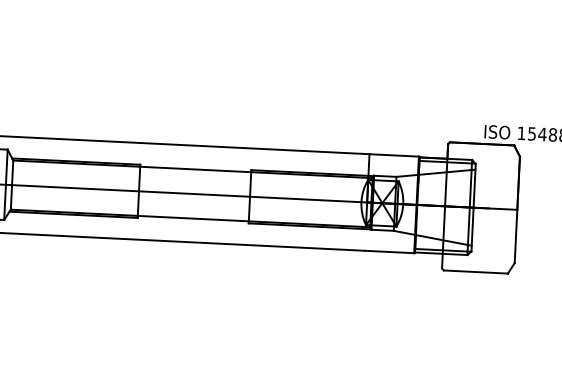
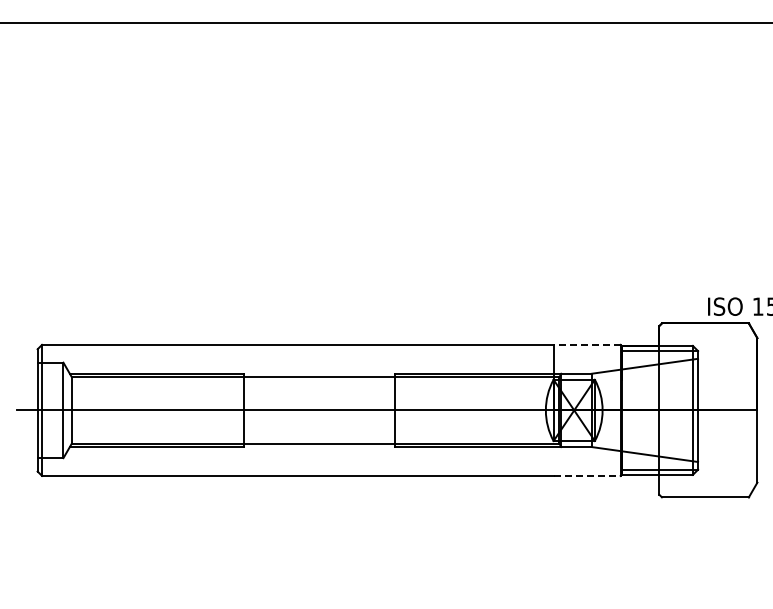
line: (394, 155) -> (587, 344), solid -> dashed
line: (389, 251) -> (587, 475), solid -> dashed

